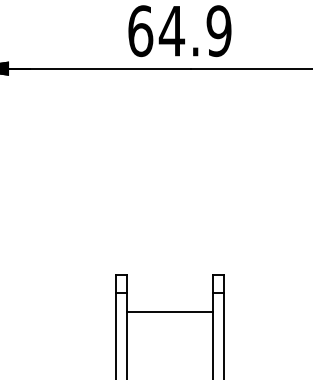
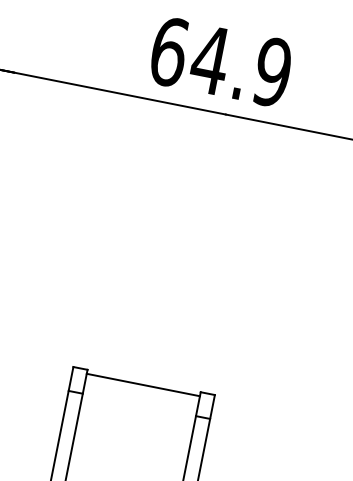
line: (169, 311) -> (142, 384), moved

